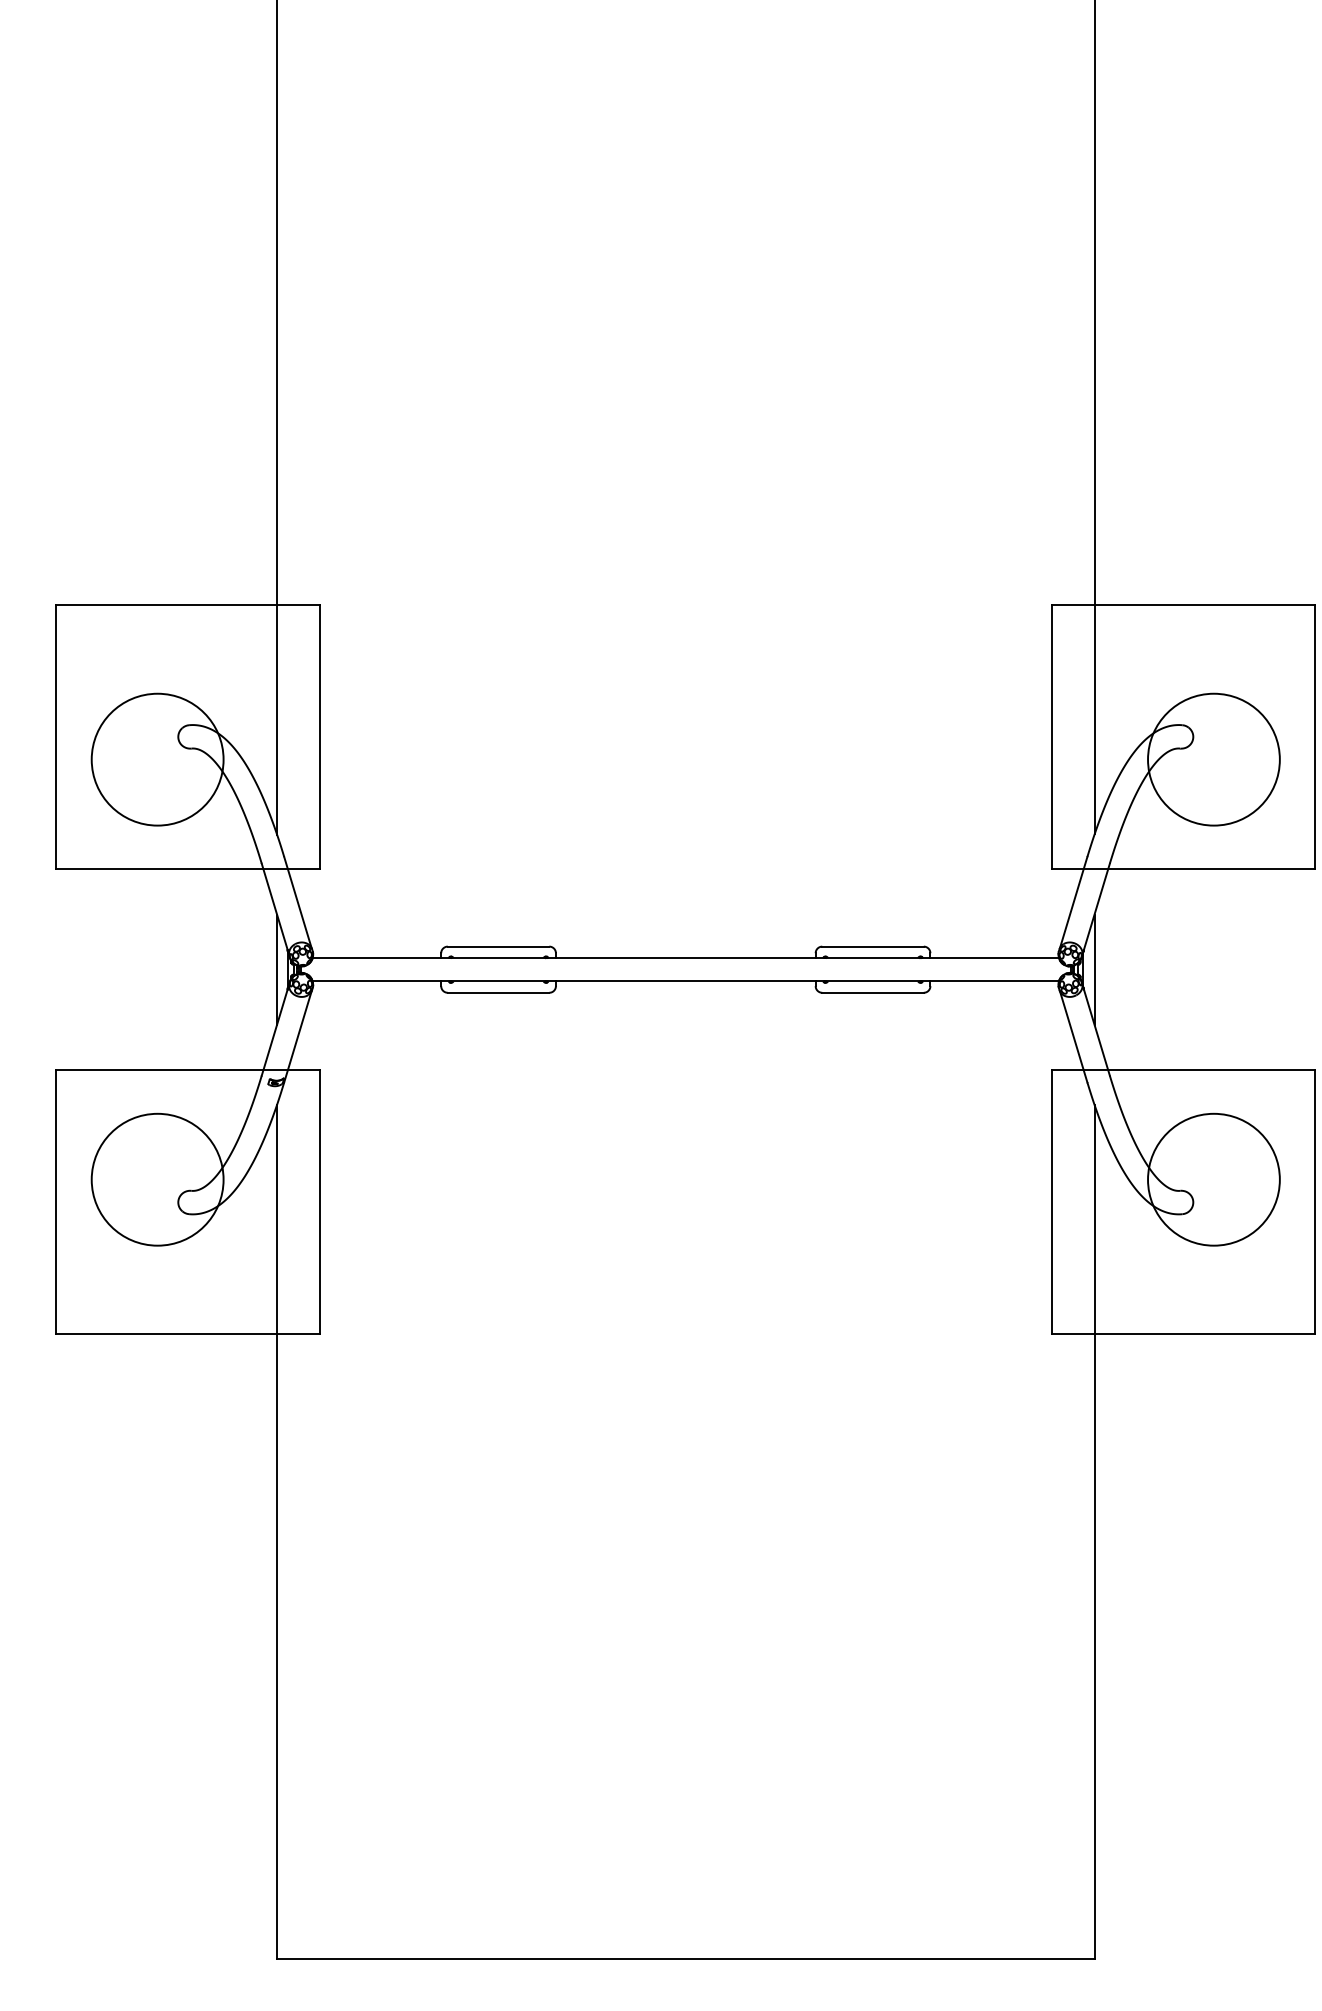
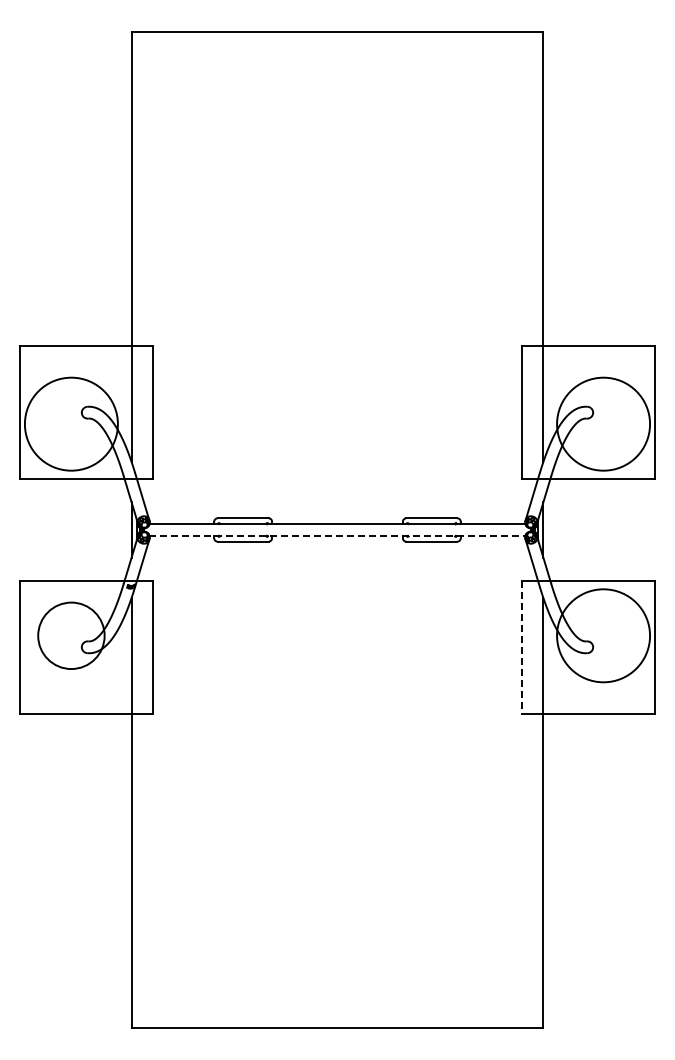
circle: (157, 758) -> (71, 423), size x1.4
circle: (1213, 758) -> (603, 423), size x1.4
line: (685, 980) -> (337, 535), solid -> dashed
circle: (1213, 1179) -> (603, 635), size x1.4
line: (1051, 1202) -> (521, 647), solid -> dashed

